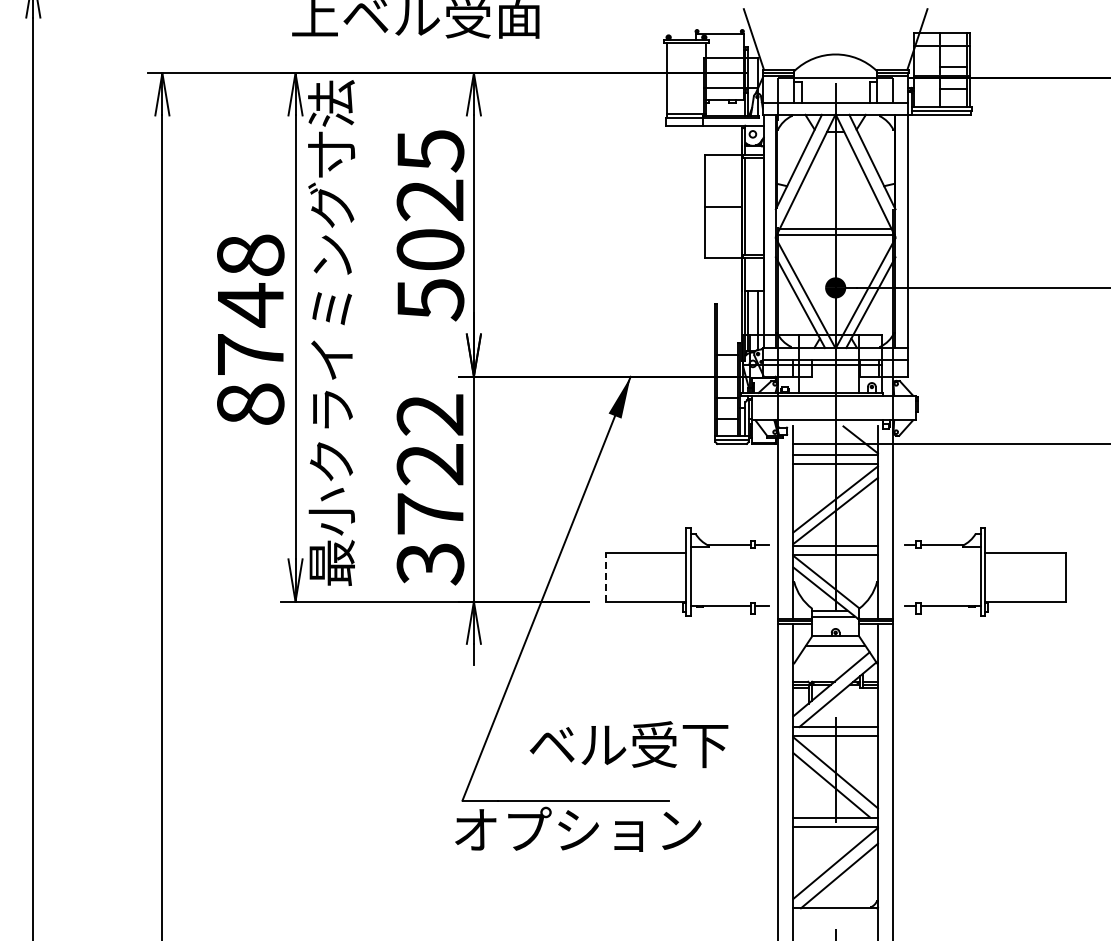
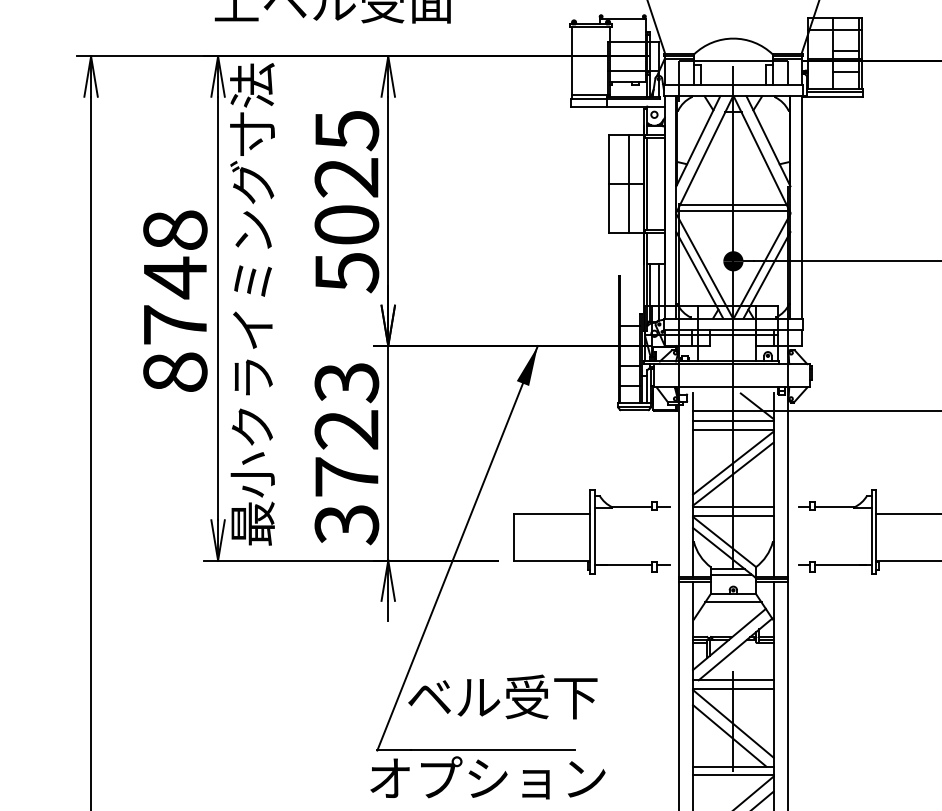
line: (726, 206) -> (629, 183), added
text: (430, 415) -> (346, 383), 3722 -> 3723
line: (605, 576) -> (513, 536), dashed -> solid
text: (628, 744) -> (502, 696), moved

